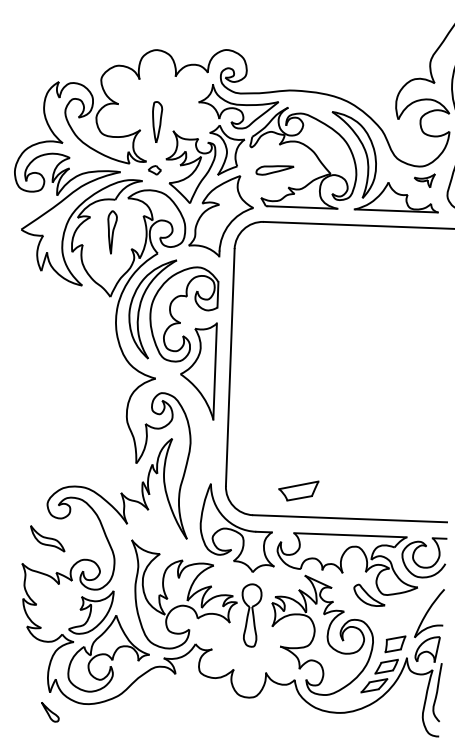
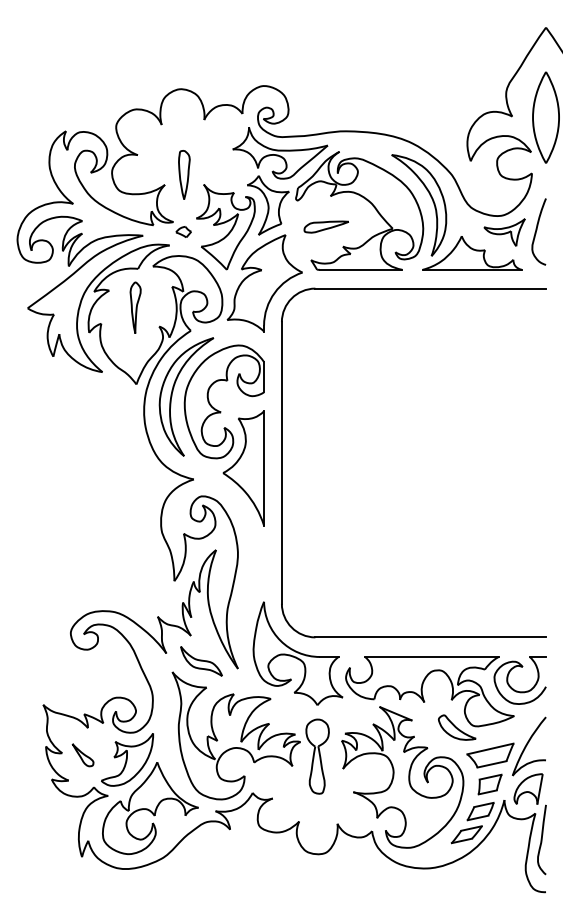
part: (424, 180) -> (504, 232), size x1.67
part: (298, 490) -> (490, 755), moved
part: (47, 538) -> (201, 661), moved
part: (49, 712) -> (82, 755), moved

